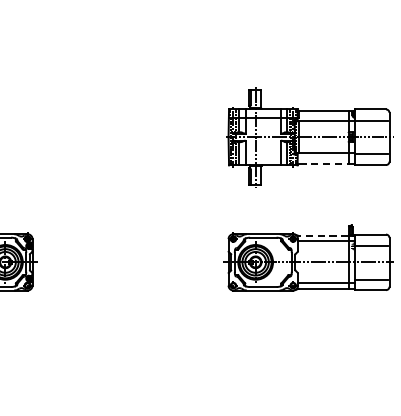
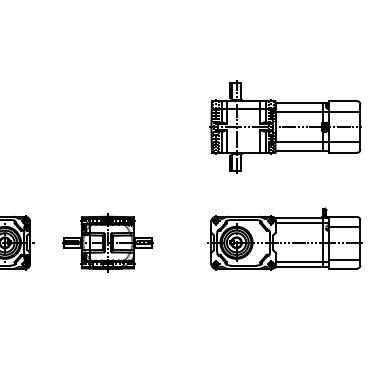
line: (324, 163) -> (300, 151), dashed -> solid
line: (323, 236) -> (299, 218), dashed -> solid
part: (116, 262) -> (107, 242), added

